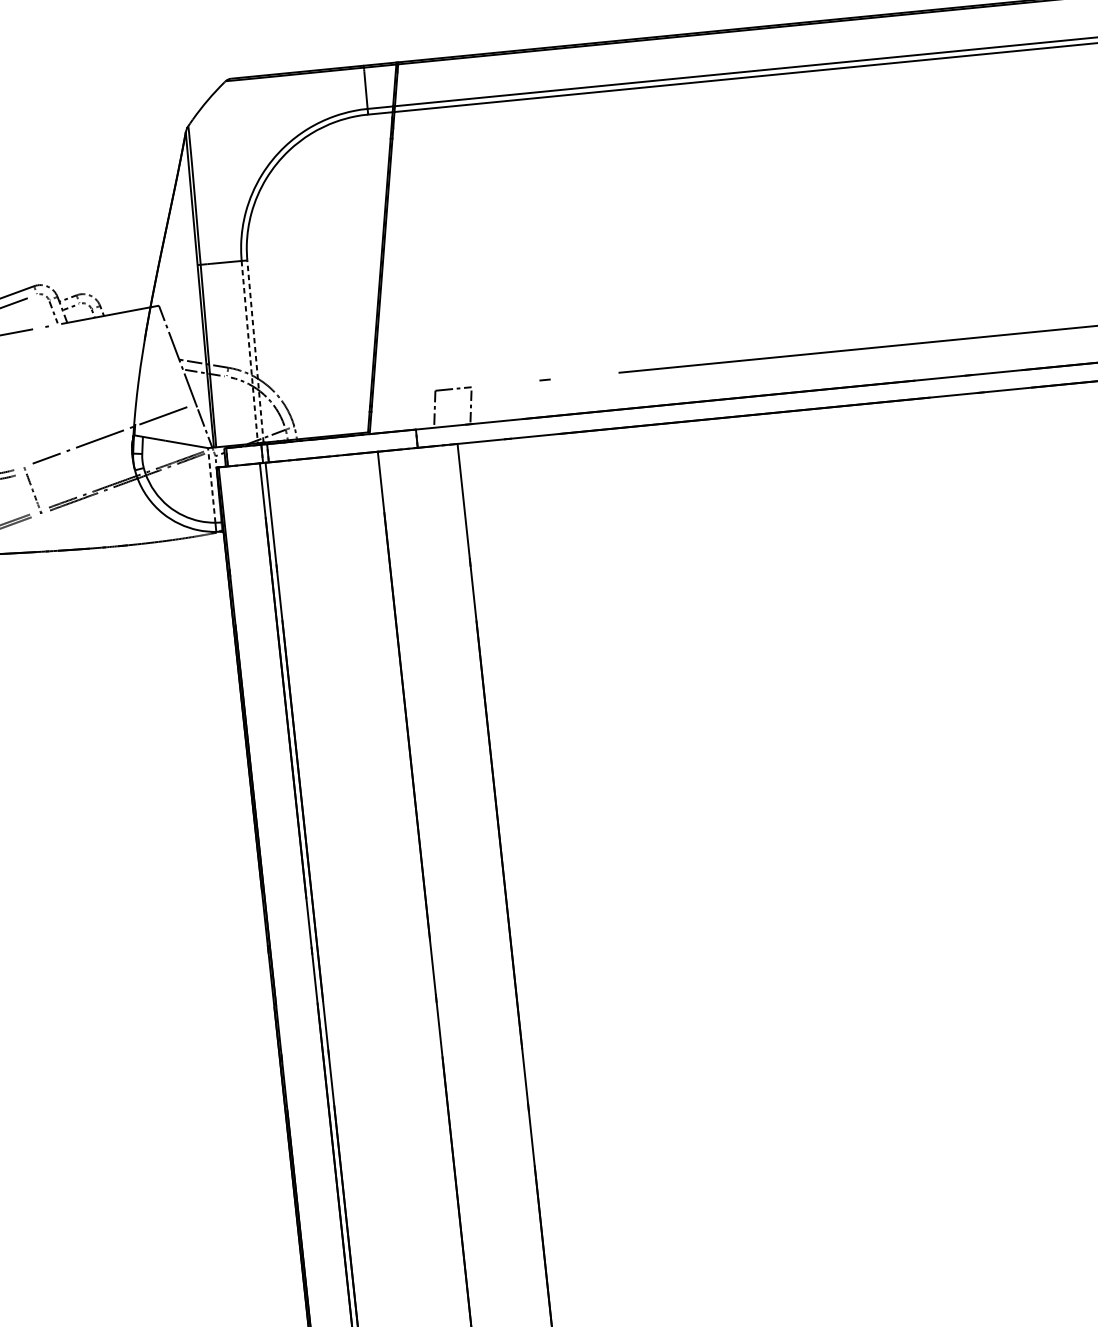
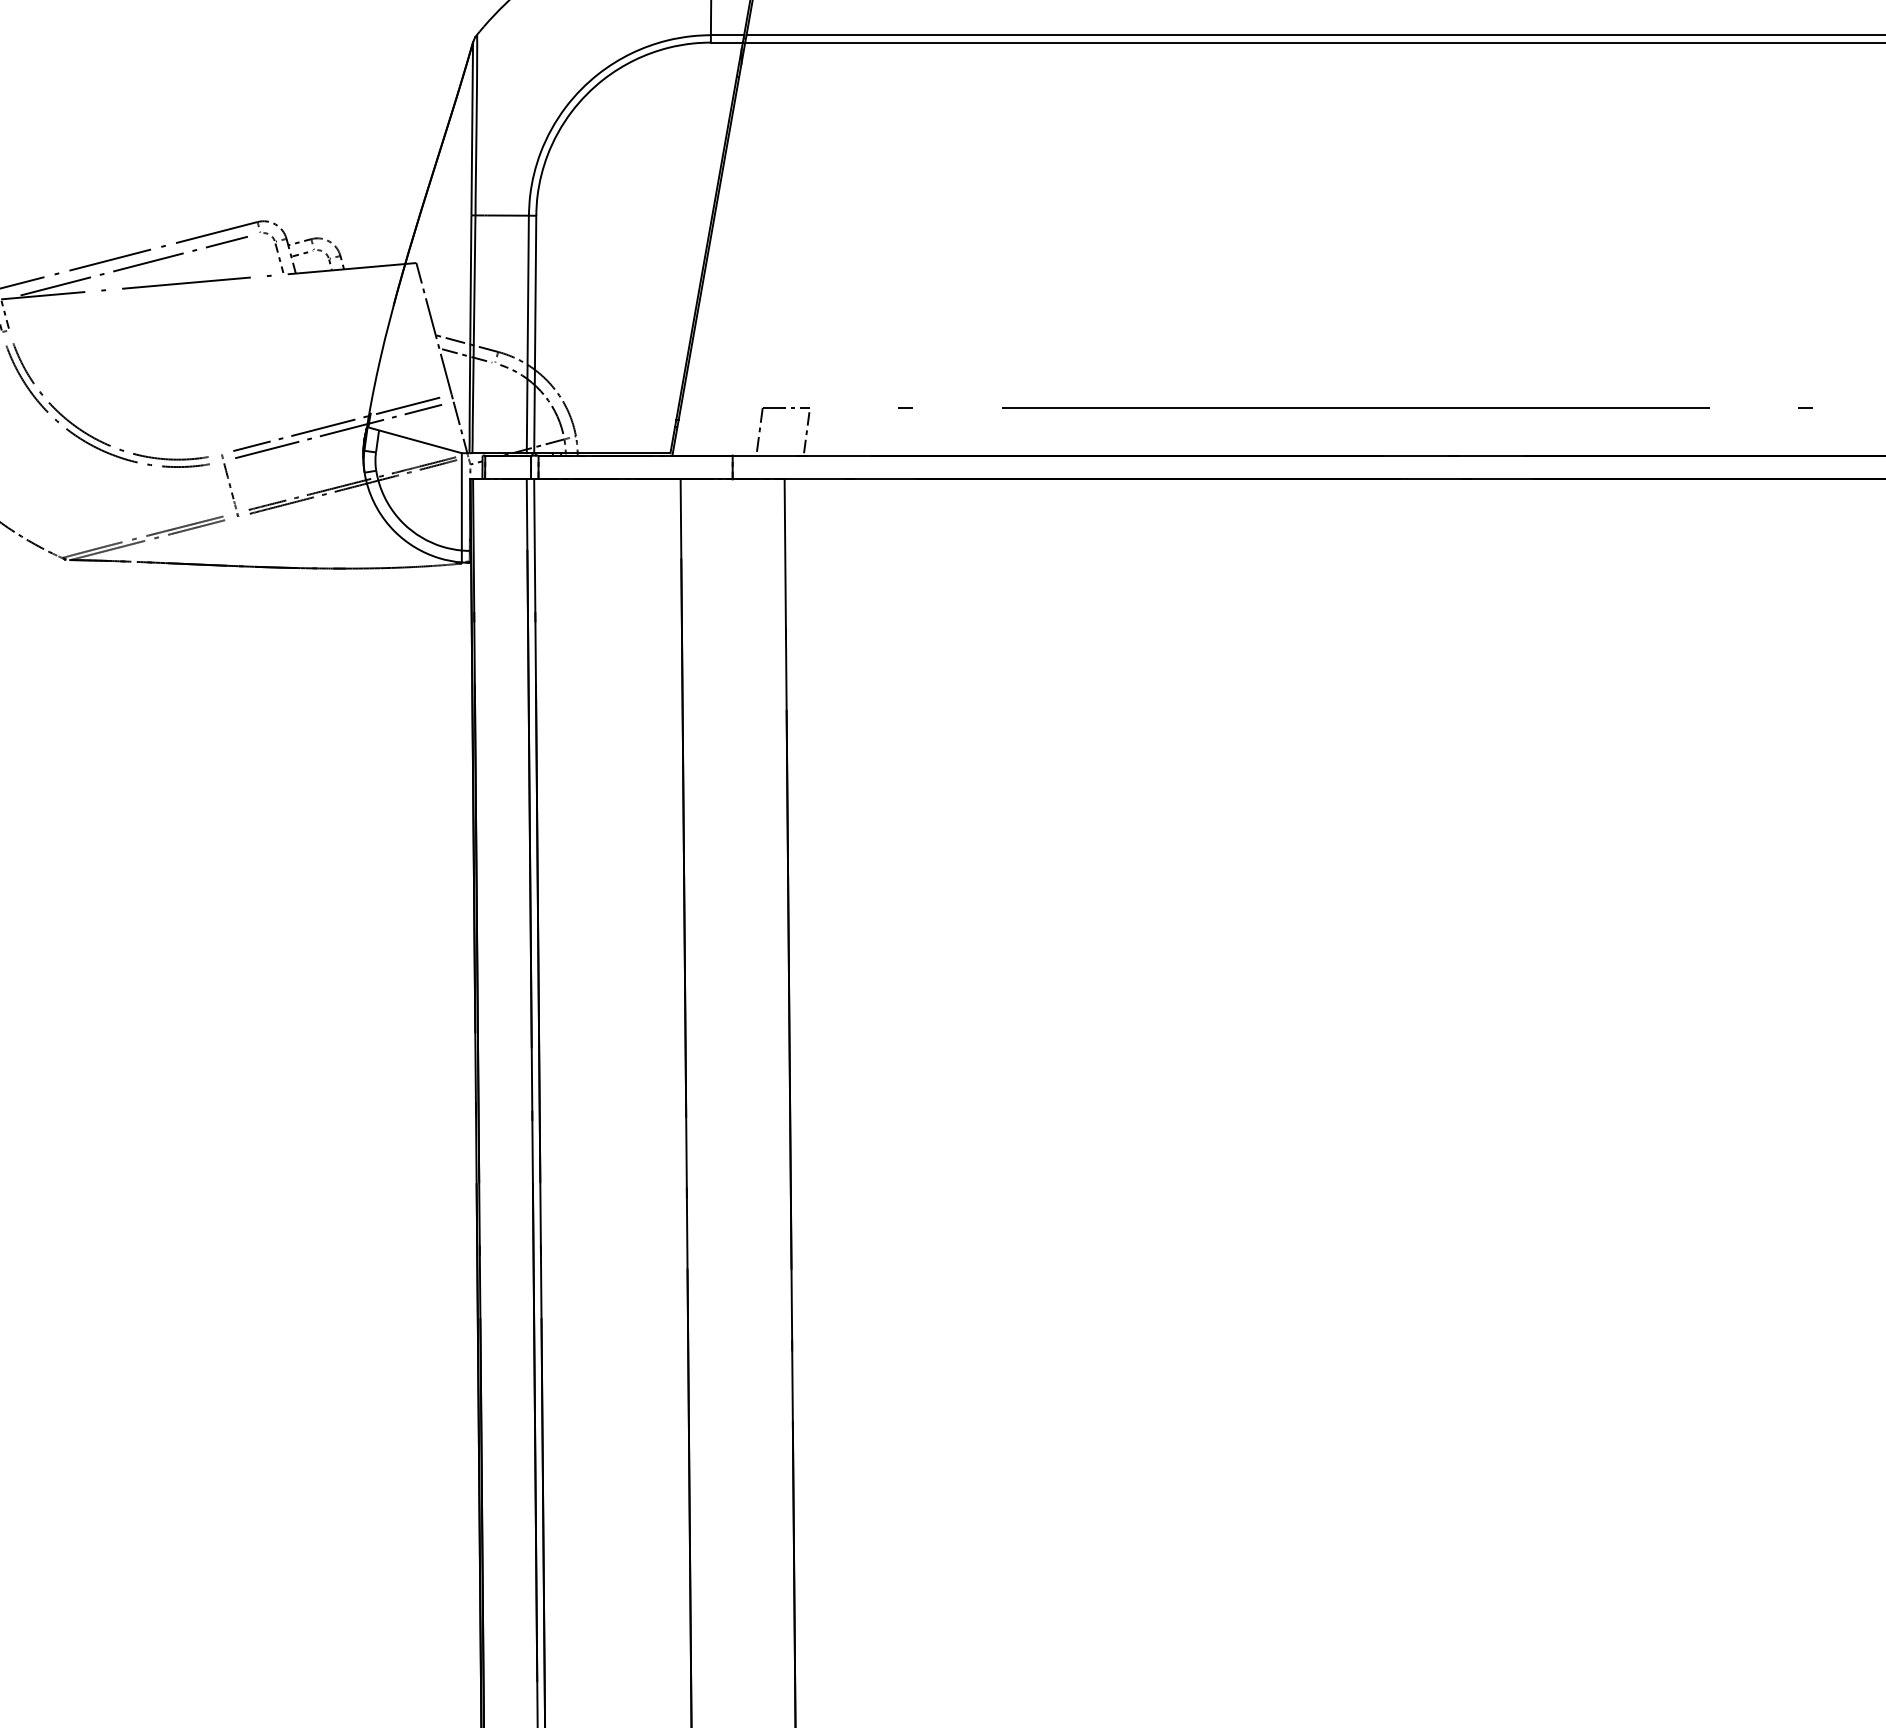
line: (255, 351) -> (535, 334), dashed -> solid
line: (249, 352) -> (527, 334), dashed -> solid
line: (111, 440) -> (338, 431), added
line: (211, 485) -> (461, 501), dashed -> solid

